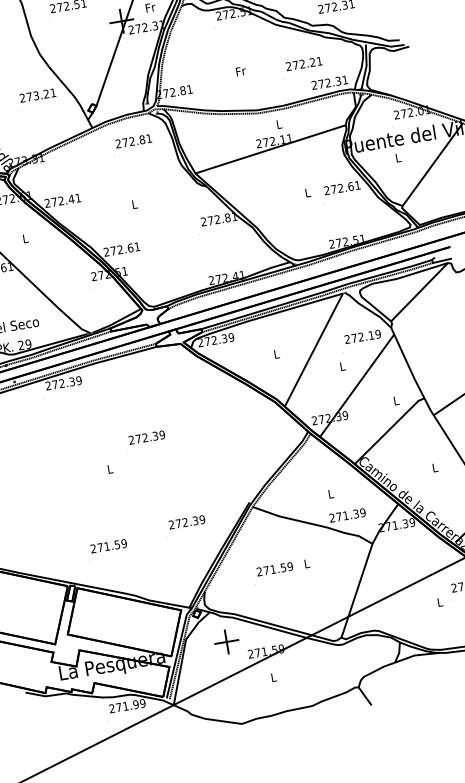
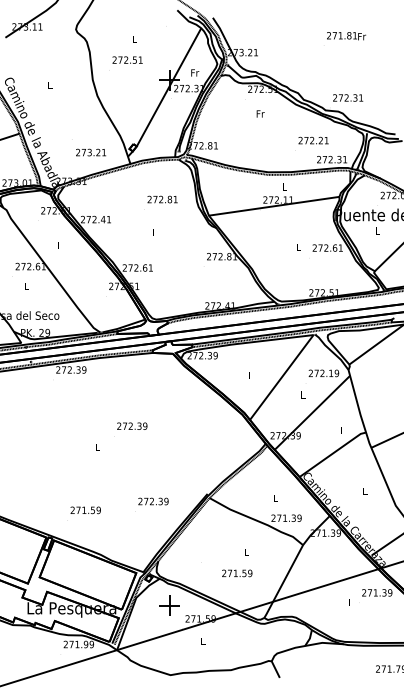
text: (240, 70) -> (260, 113), moved
text: (38, 95) -> (91, 152), moved
text: (131, 145) -> (160, 202), moved
text: (275, 569) -> (237, 573), moved

